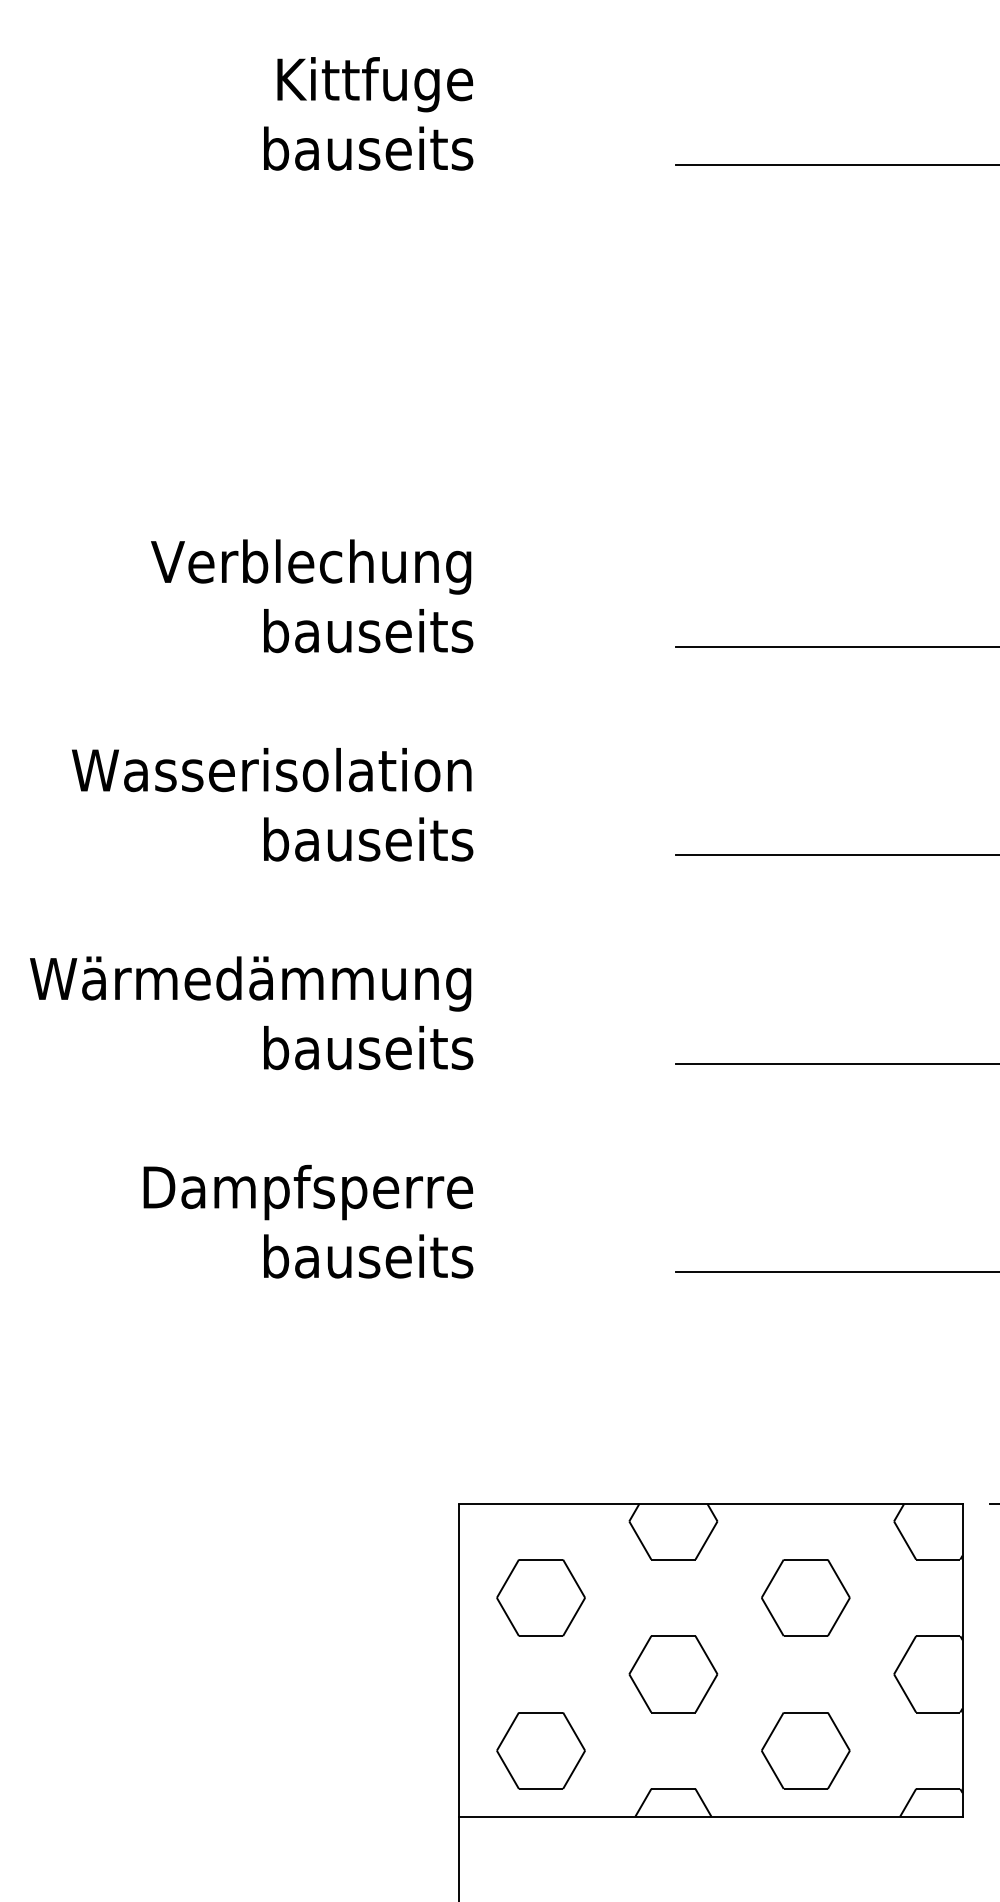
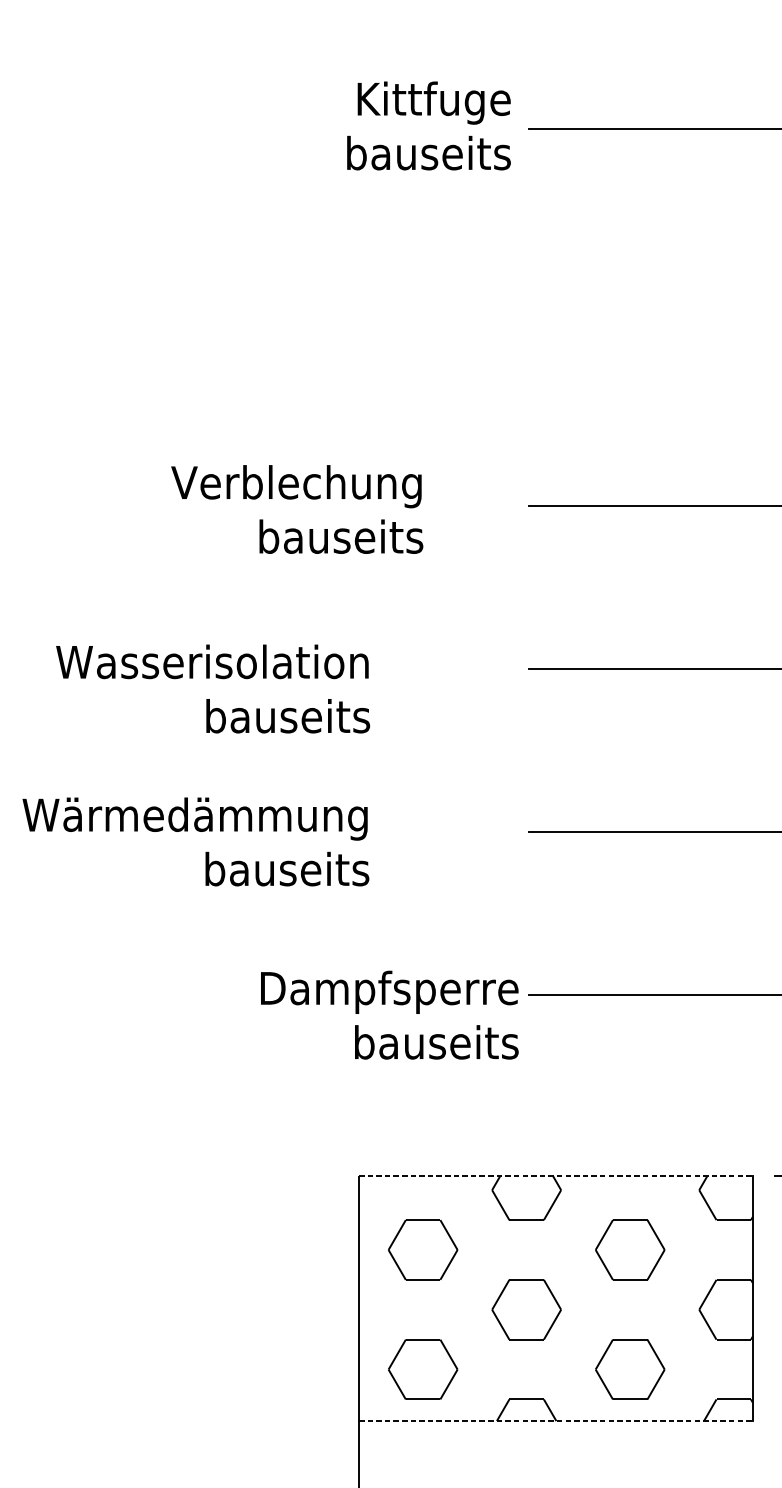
text: (368, 113) -> (428, 125), moved
text: (312, 596) -> (297, 509), moved
text: (272, 804) -> (213, 688), moved
text: (251, 1013) -> (195, 842), moved
text: (308, 1221) -> (389, 1015), moved
line: (710, 1503) -> (555, 1176), solid -> dashed
line: (710, 1816) -> (555, 1420), solid -> dashed

